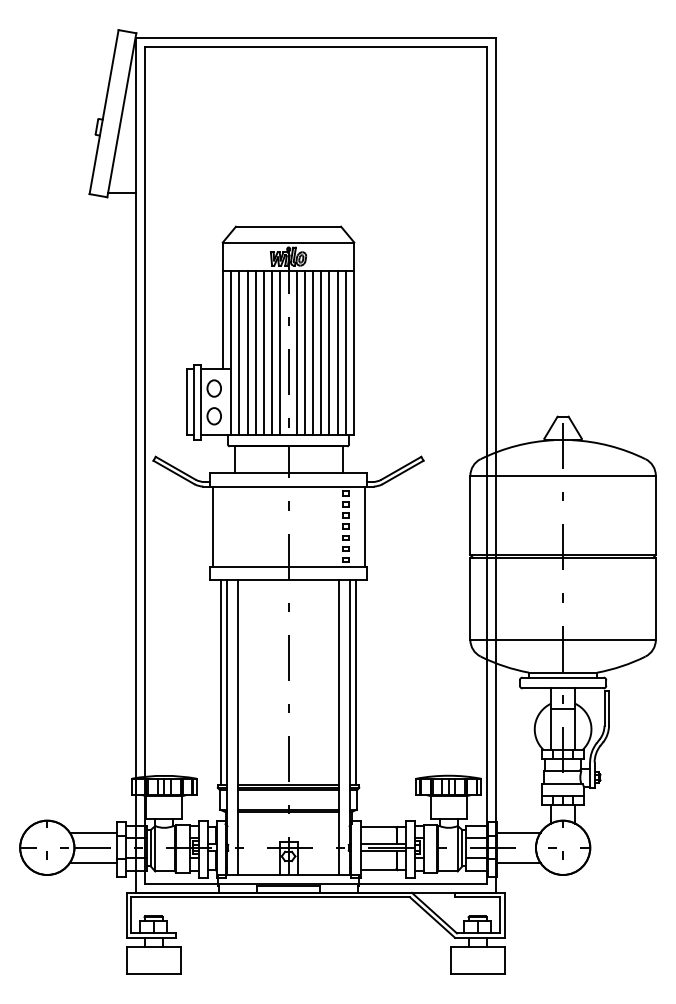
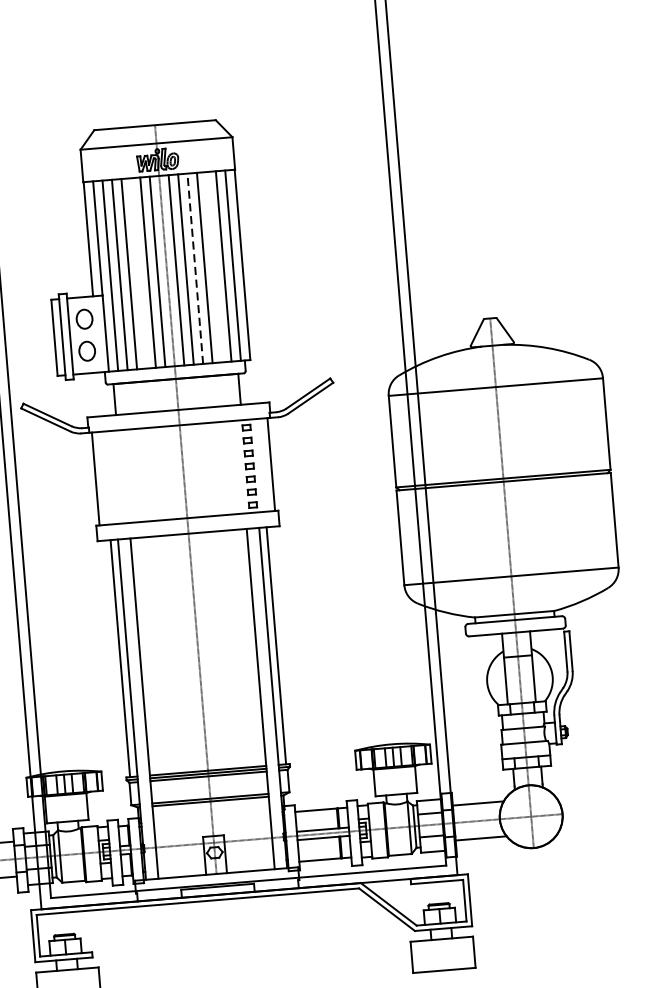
line: (264, 352) -> (139, 272), removed
line: (313, 352) -> (195, 268), solid -> dashed
line: (329, 352) -> (214, 266), removed

